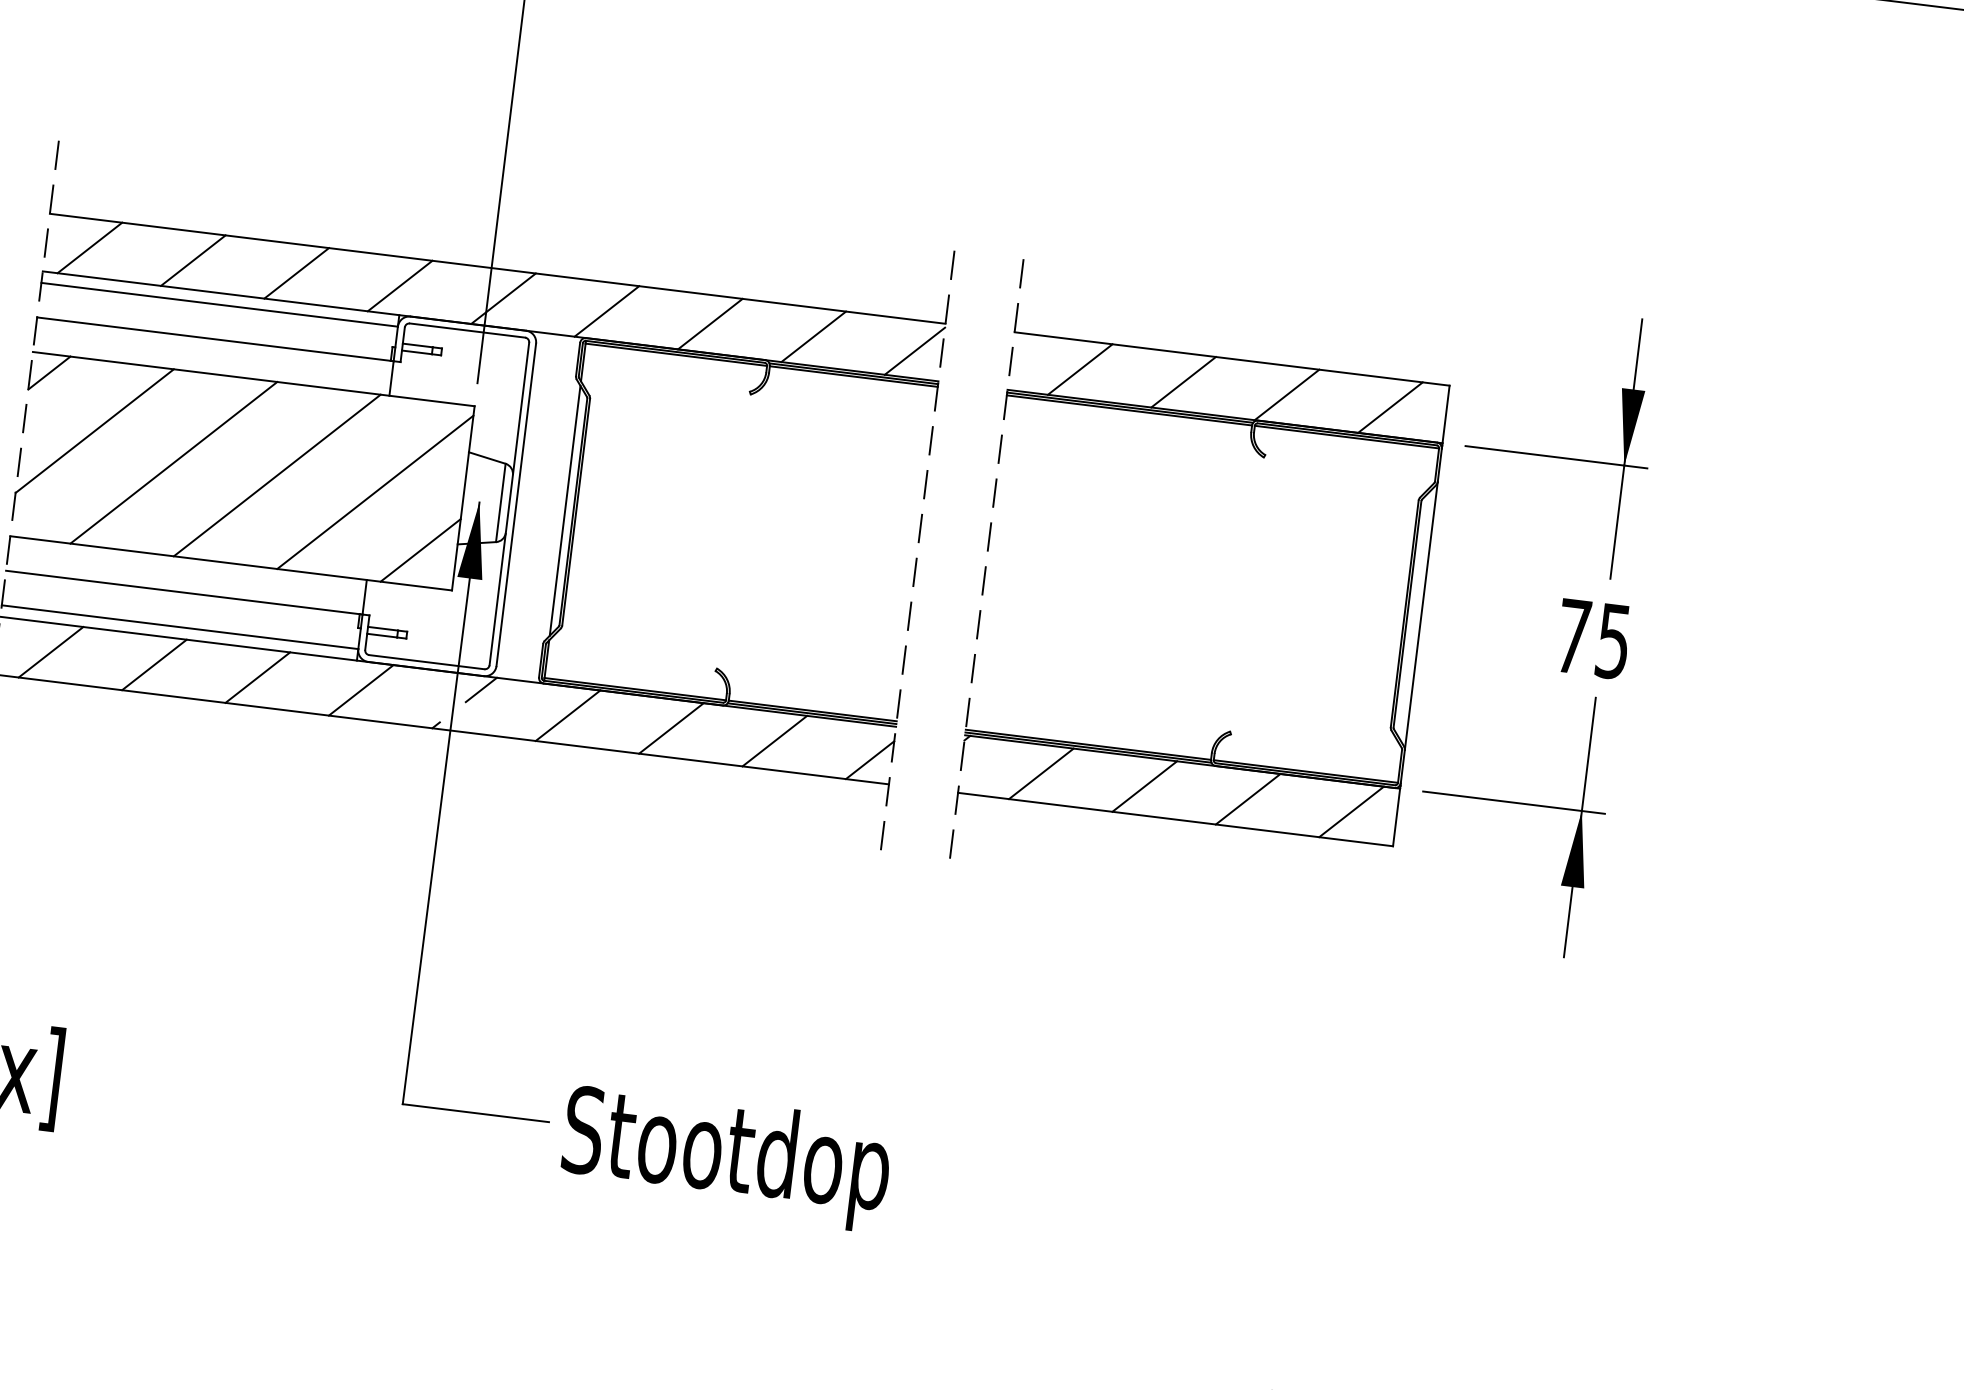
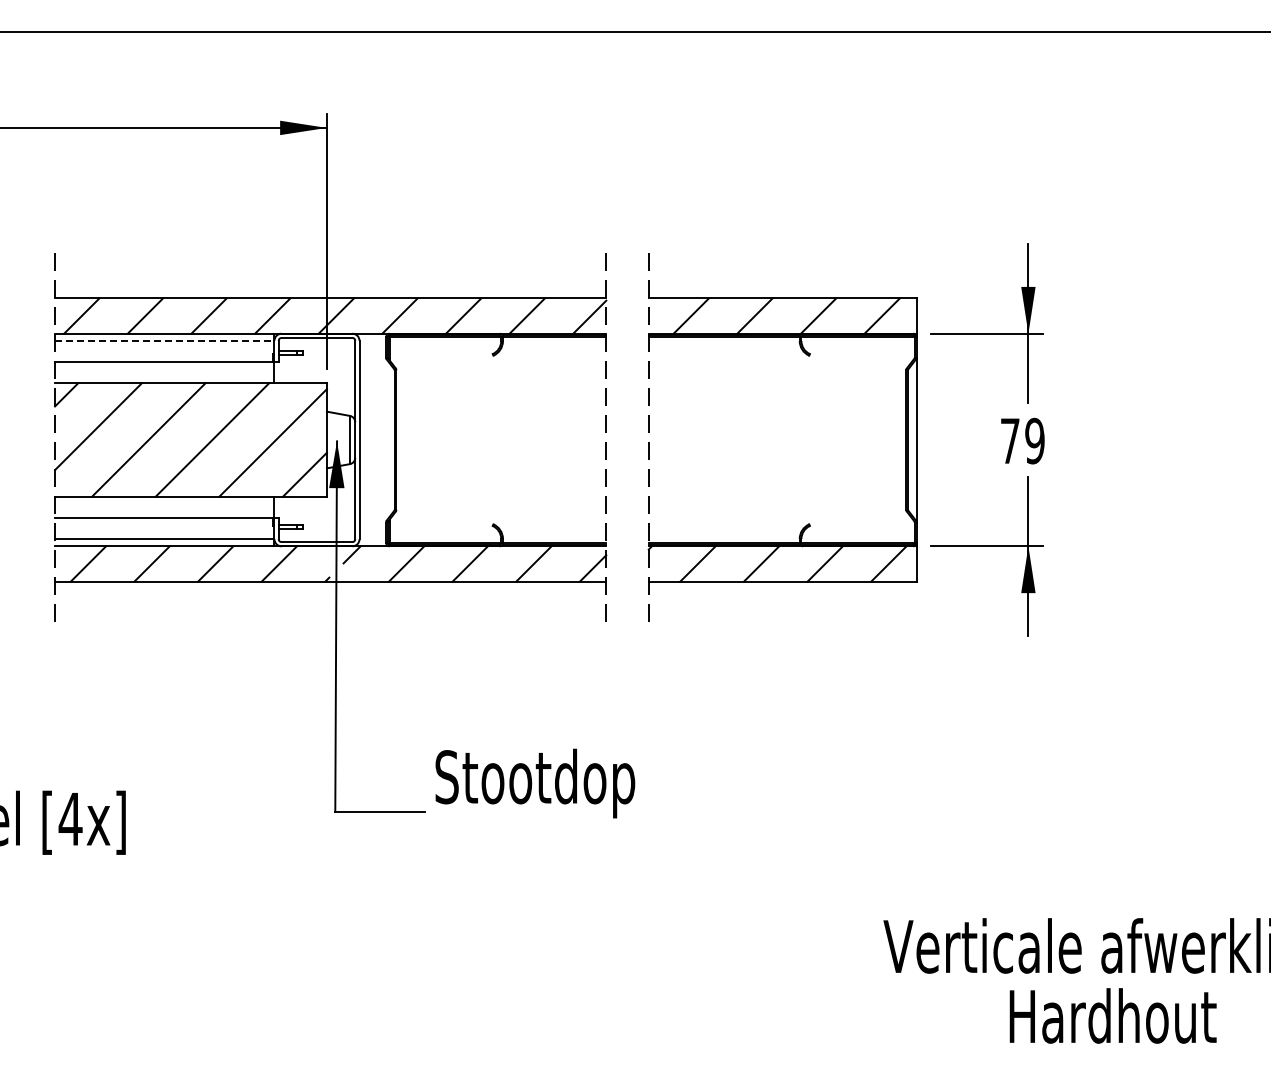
line: (219, 304) -> (164, 340), solid -> dashed
line: (565, 509) -> (389, 439), removed
text: (1612, 640) -> (1034, 440), 75 -> 79
text: (726, 1158) -> (535, 783), moved

